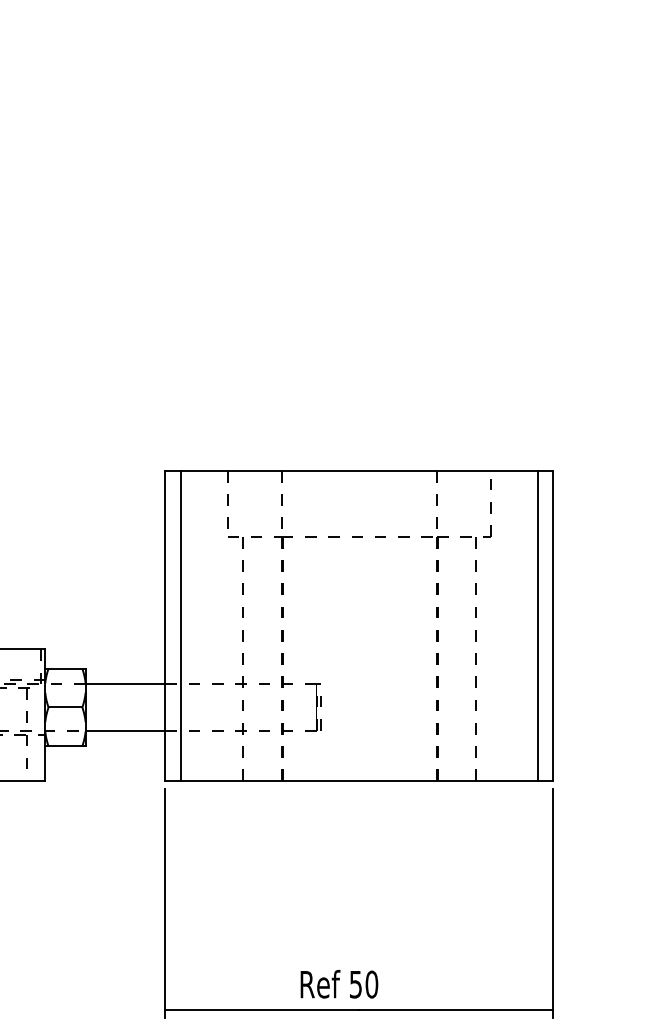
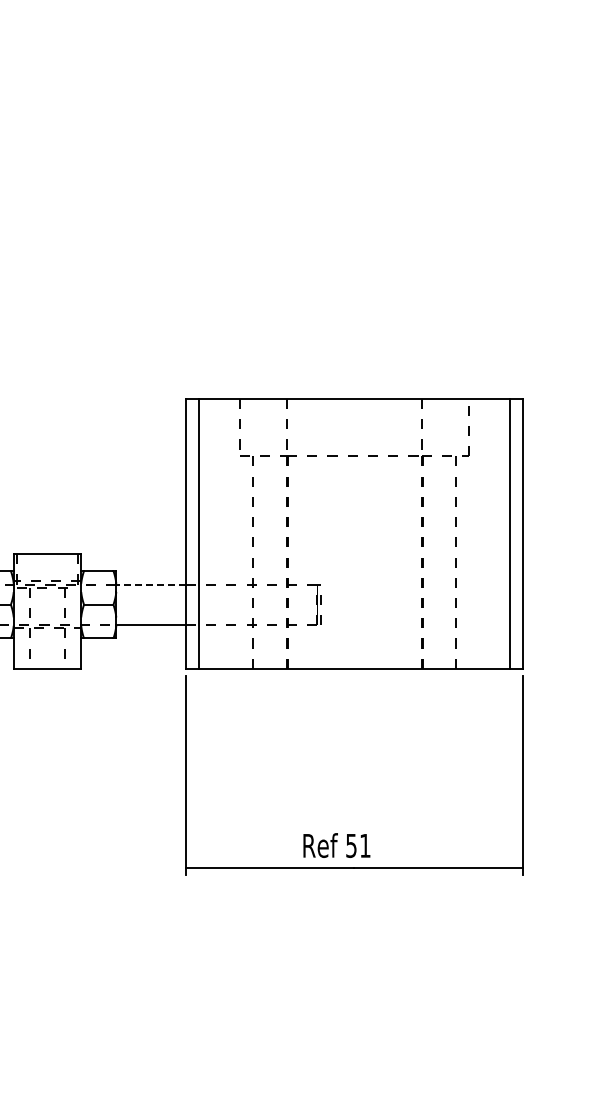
line: (126, 684) -> (151, 584), solid -> dashed
text: (372, 984) -> (365, 845), 50 -> 51

